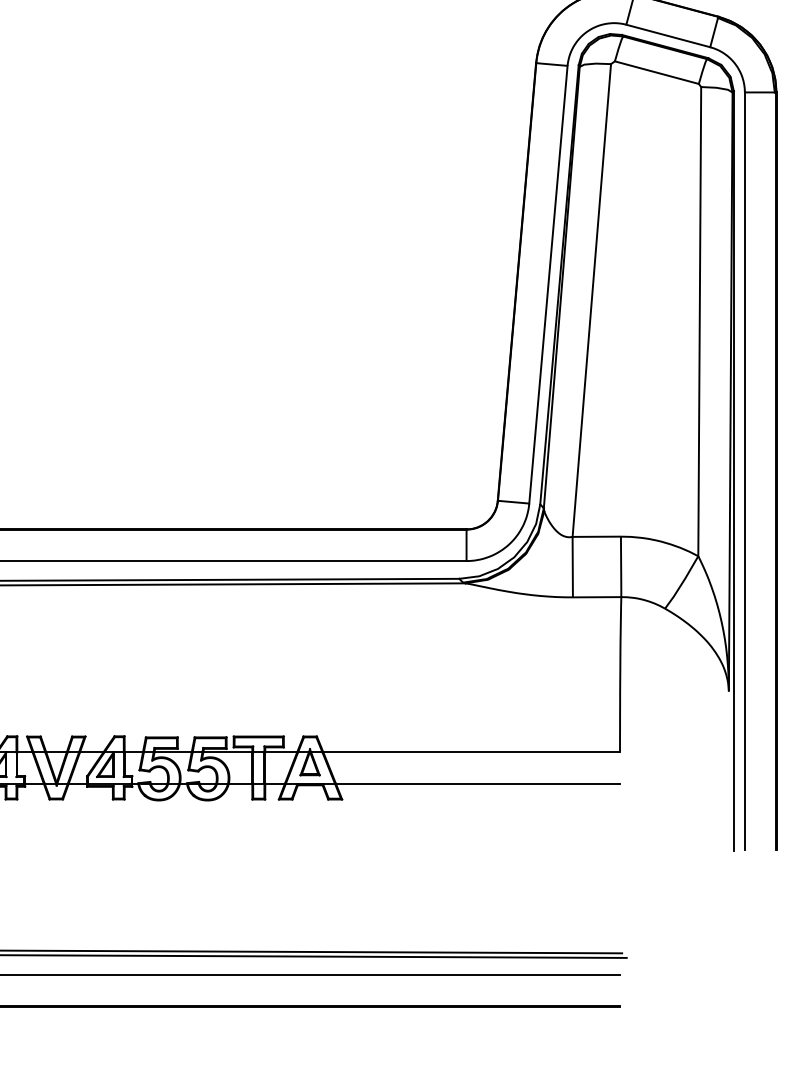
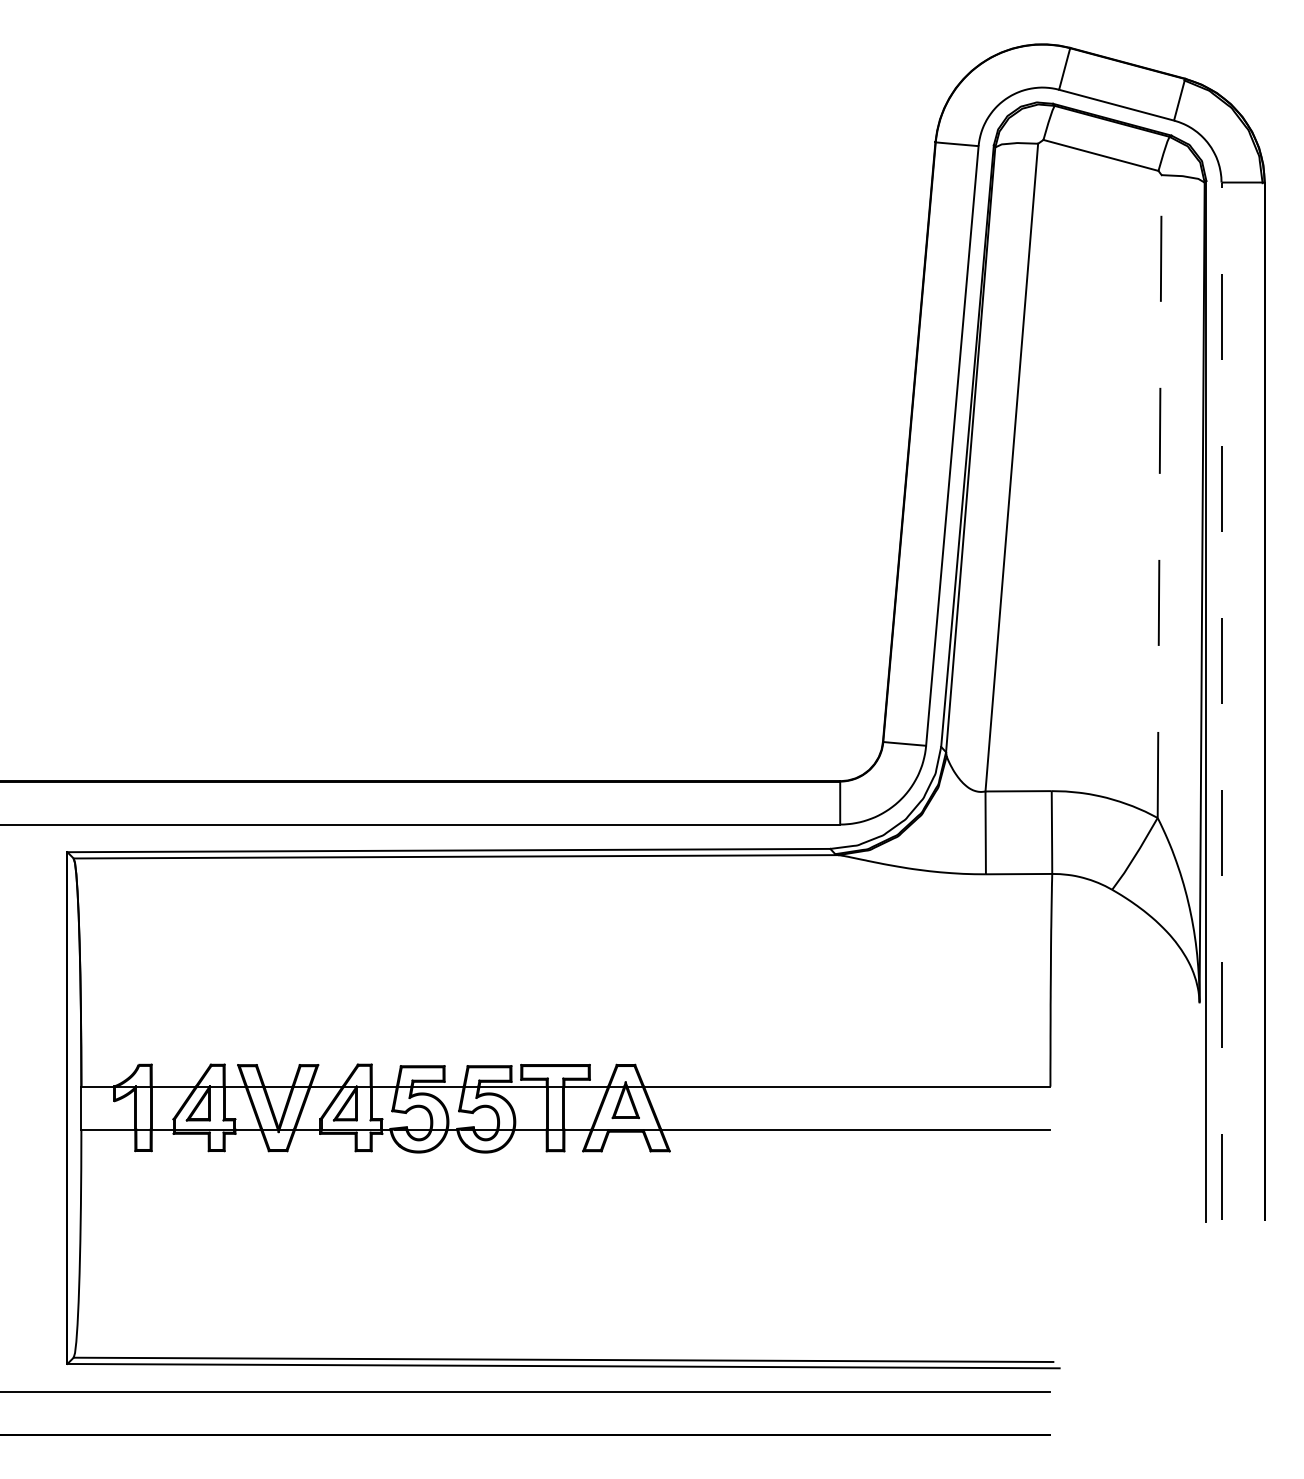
line: (699, 321) -> (1159, 496), solid -> dashed
line: (744, 471) -> (1221, 701), solid -> dashed

